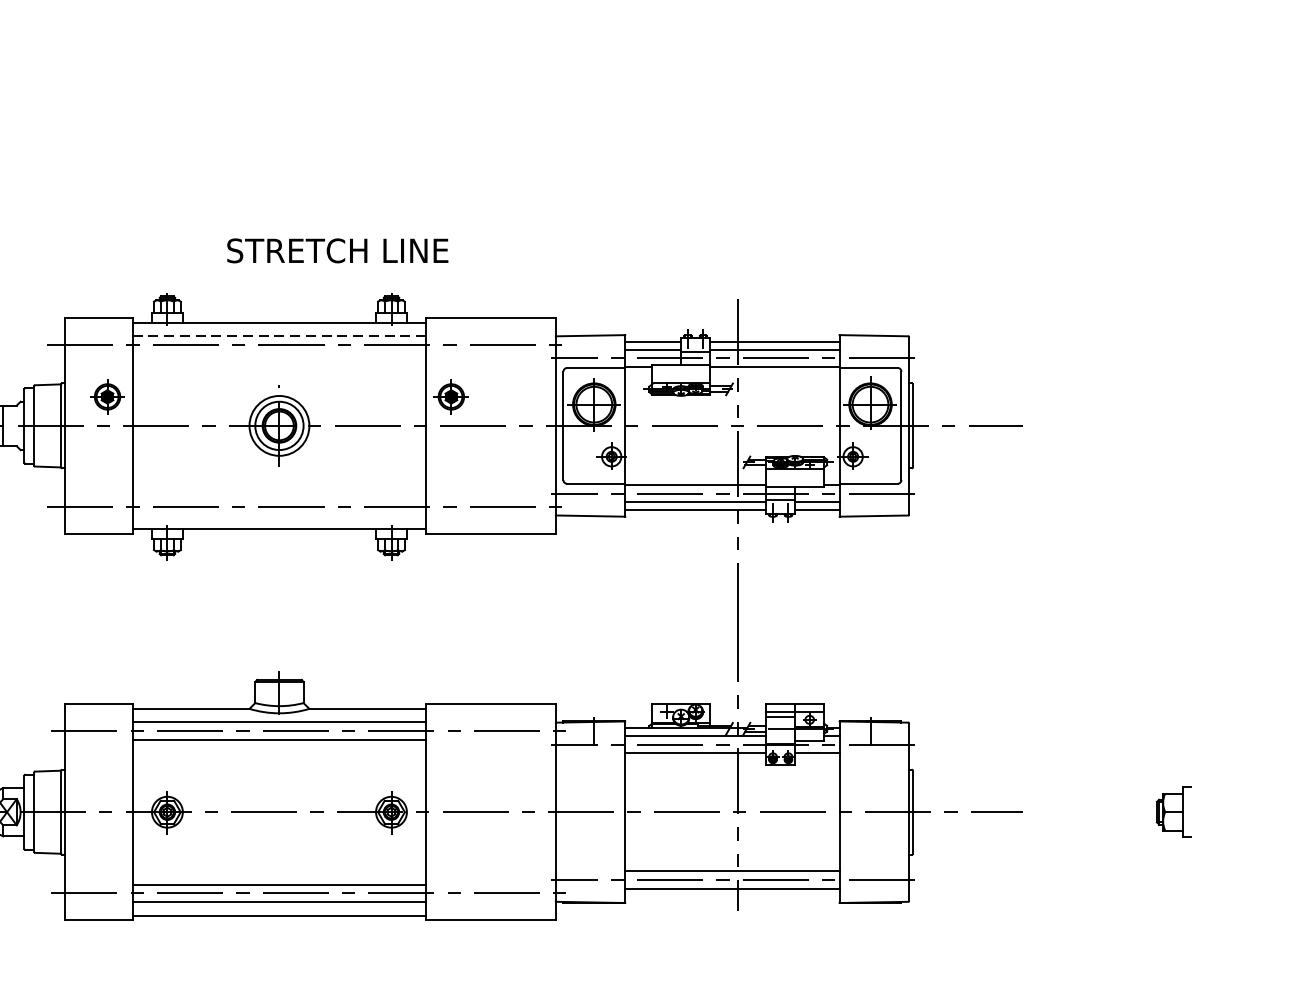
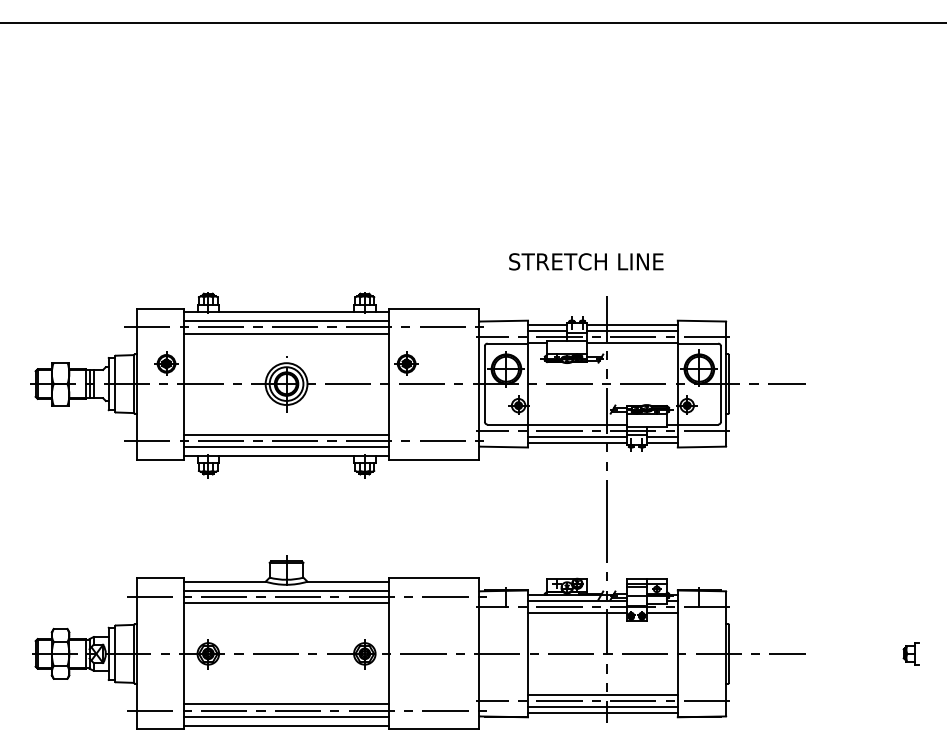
text: (338, 250) -> (586, 261), moved
line: (279, 336) -> (286, 321), dashed -> solid
line: (279, 353) -> (286, 333), added
line: (279, 498) -> (286, 434), added
line: (279, 515) -> (286, 446), added
part: (1172, 811) -> (910, 653), size x0.62
line: (731, 896) -> (602, 712), added

